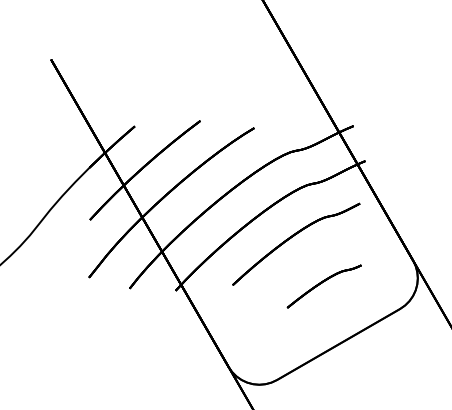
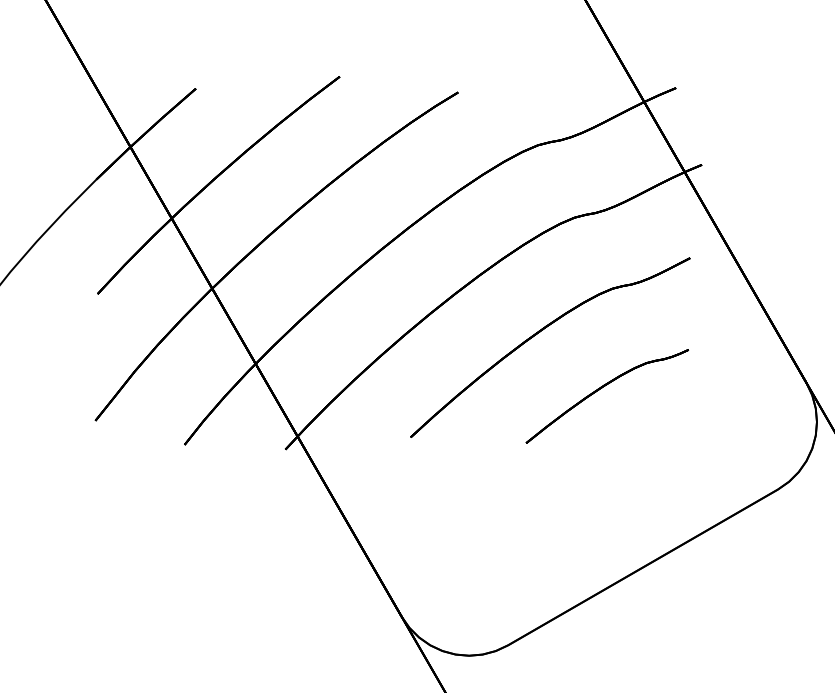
part: (323, 286) -> (605, 396), moved

